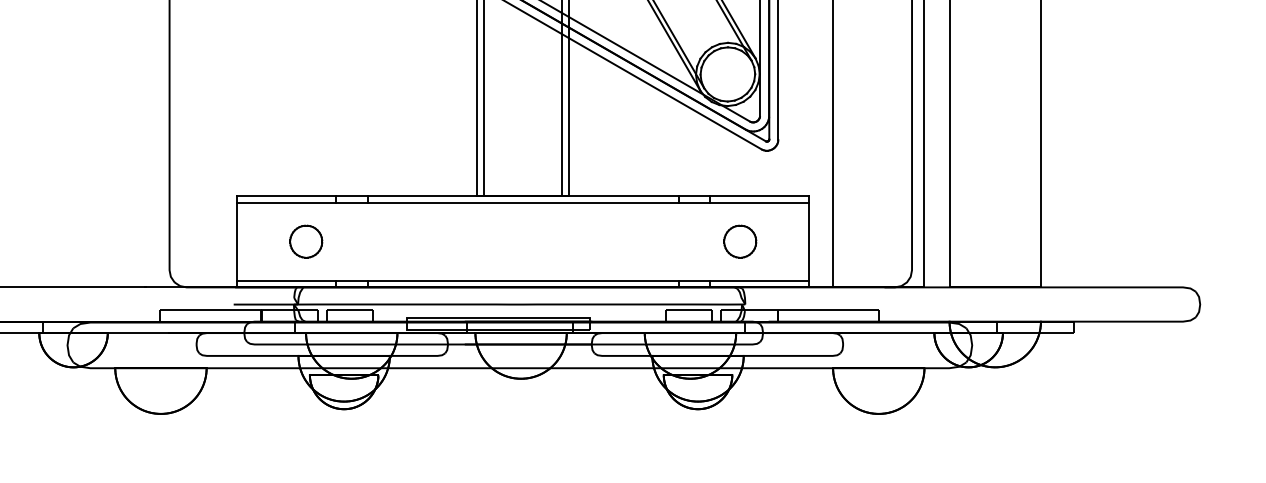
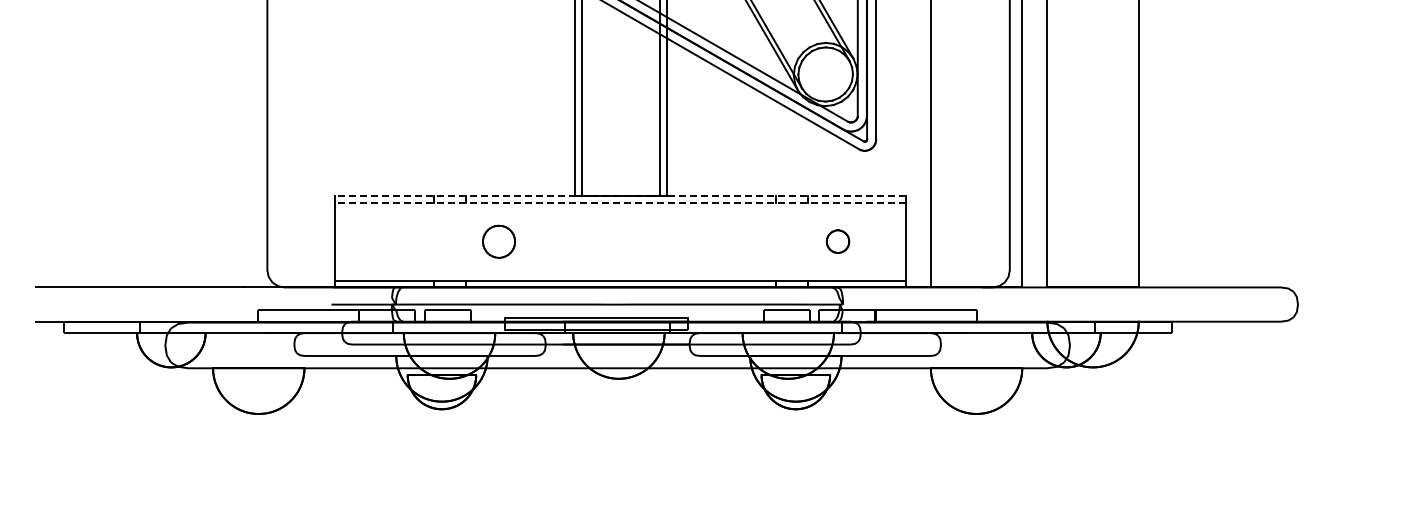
line: (522, 196) -> (620, 196), solid -> dashed
line: (522, 202) -> (620, 202), solid -> dashed
part: (305, 241) -> (498, 241), moved
part: (739, 241) -> (837, 241), size x0.7

